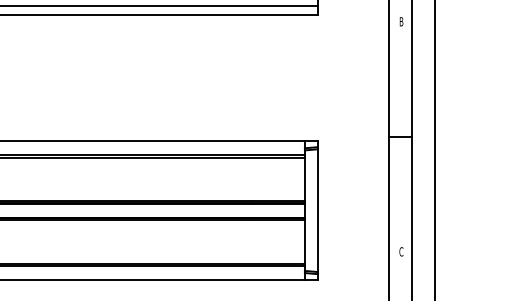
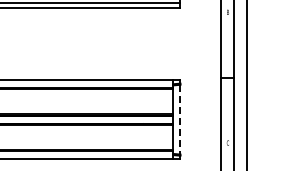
line: (317, 210) -> (180, 119), solid -> dashed

